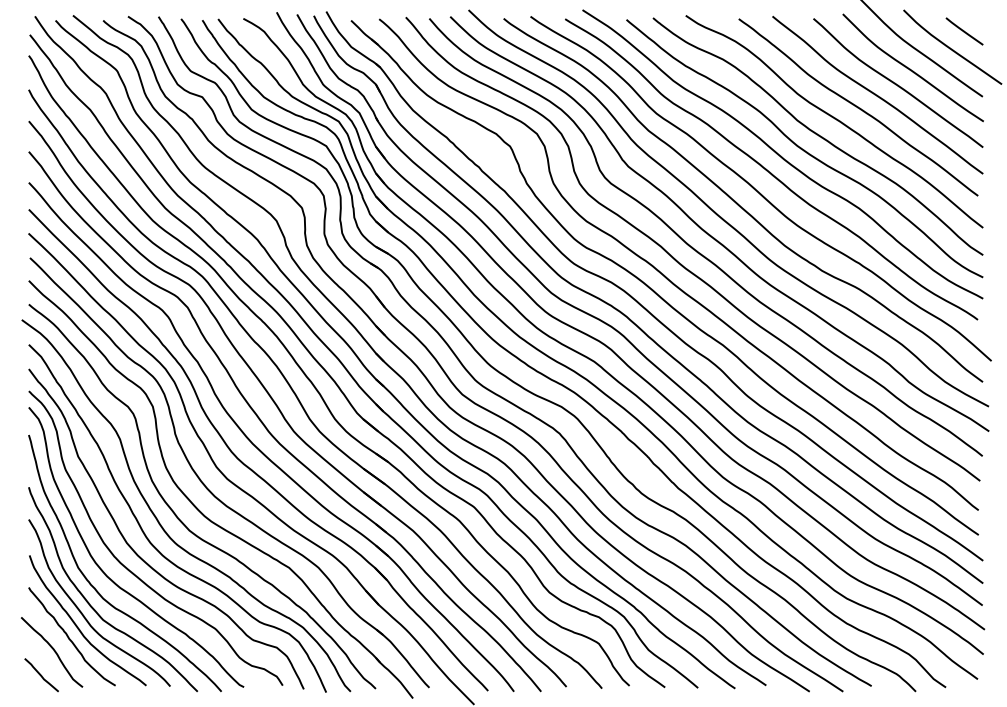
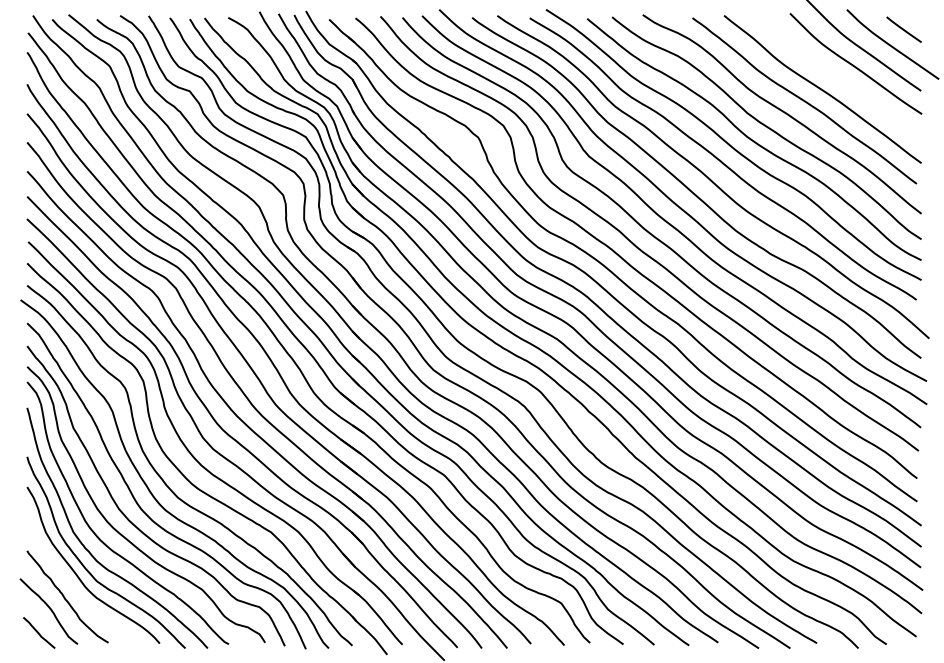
curve: (898, 84) -> (842, 79), removed
curve: (77, 625) -> (72, 586), removed

